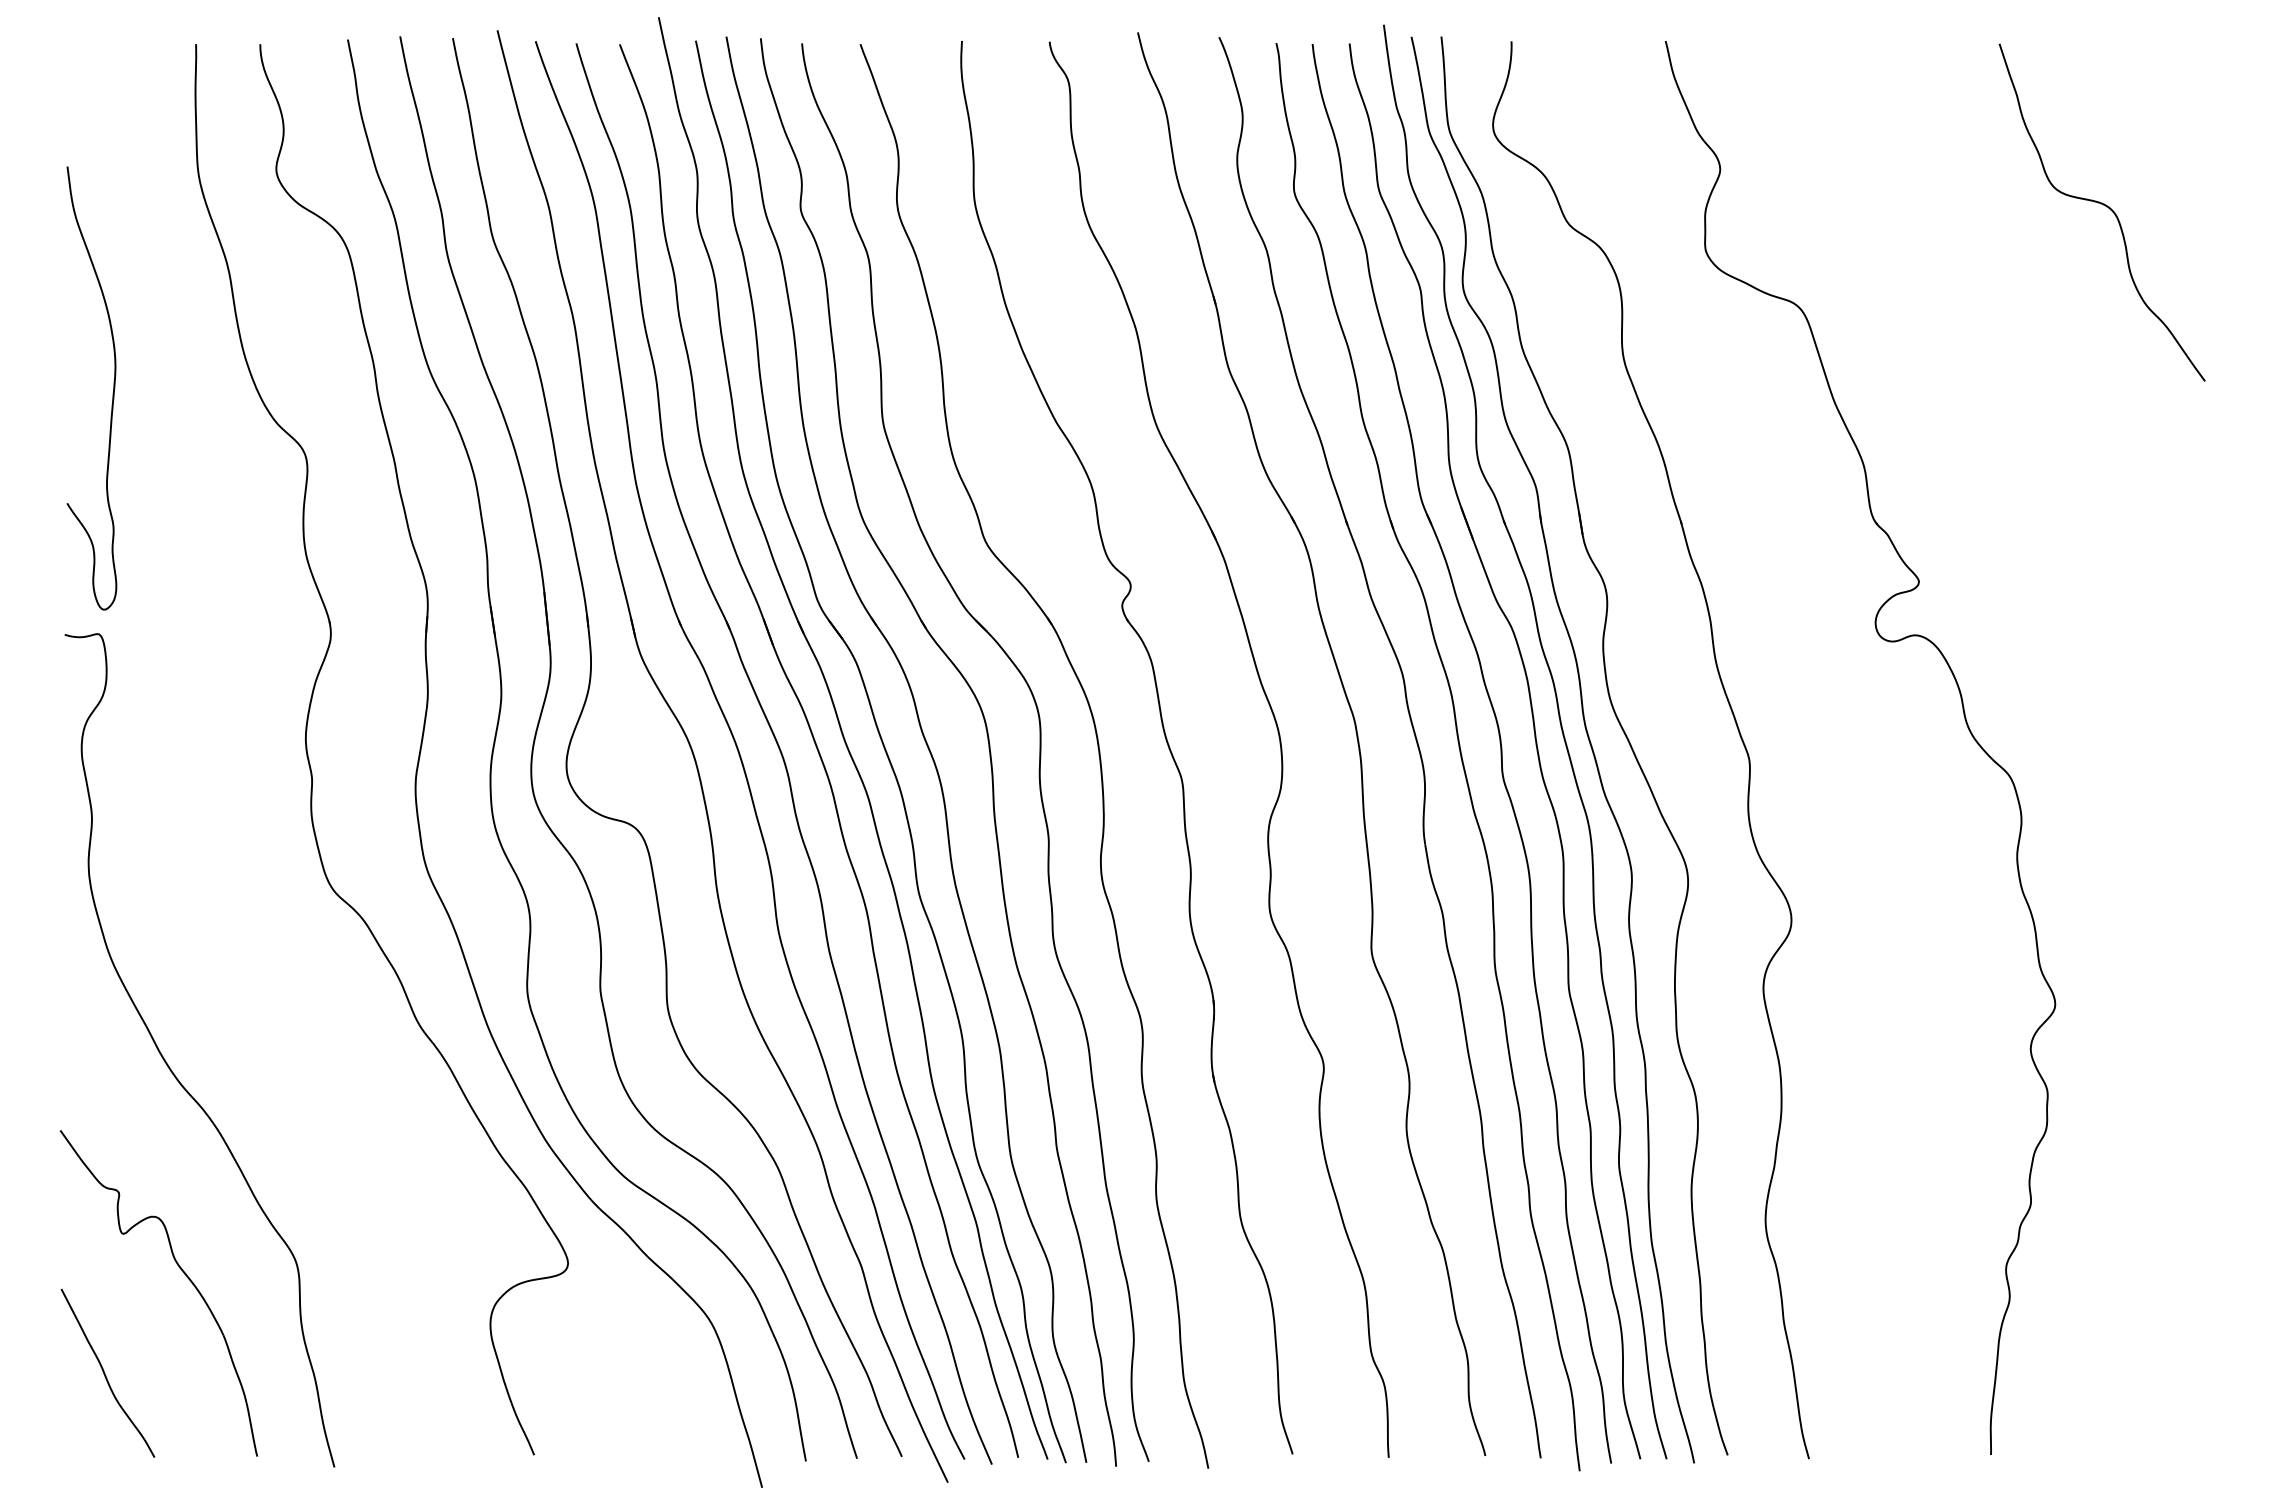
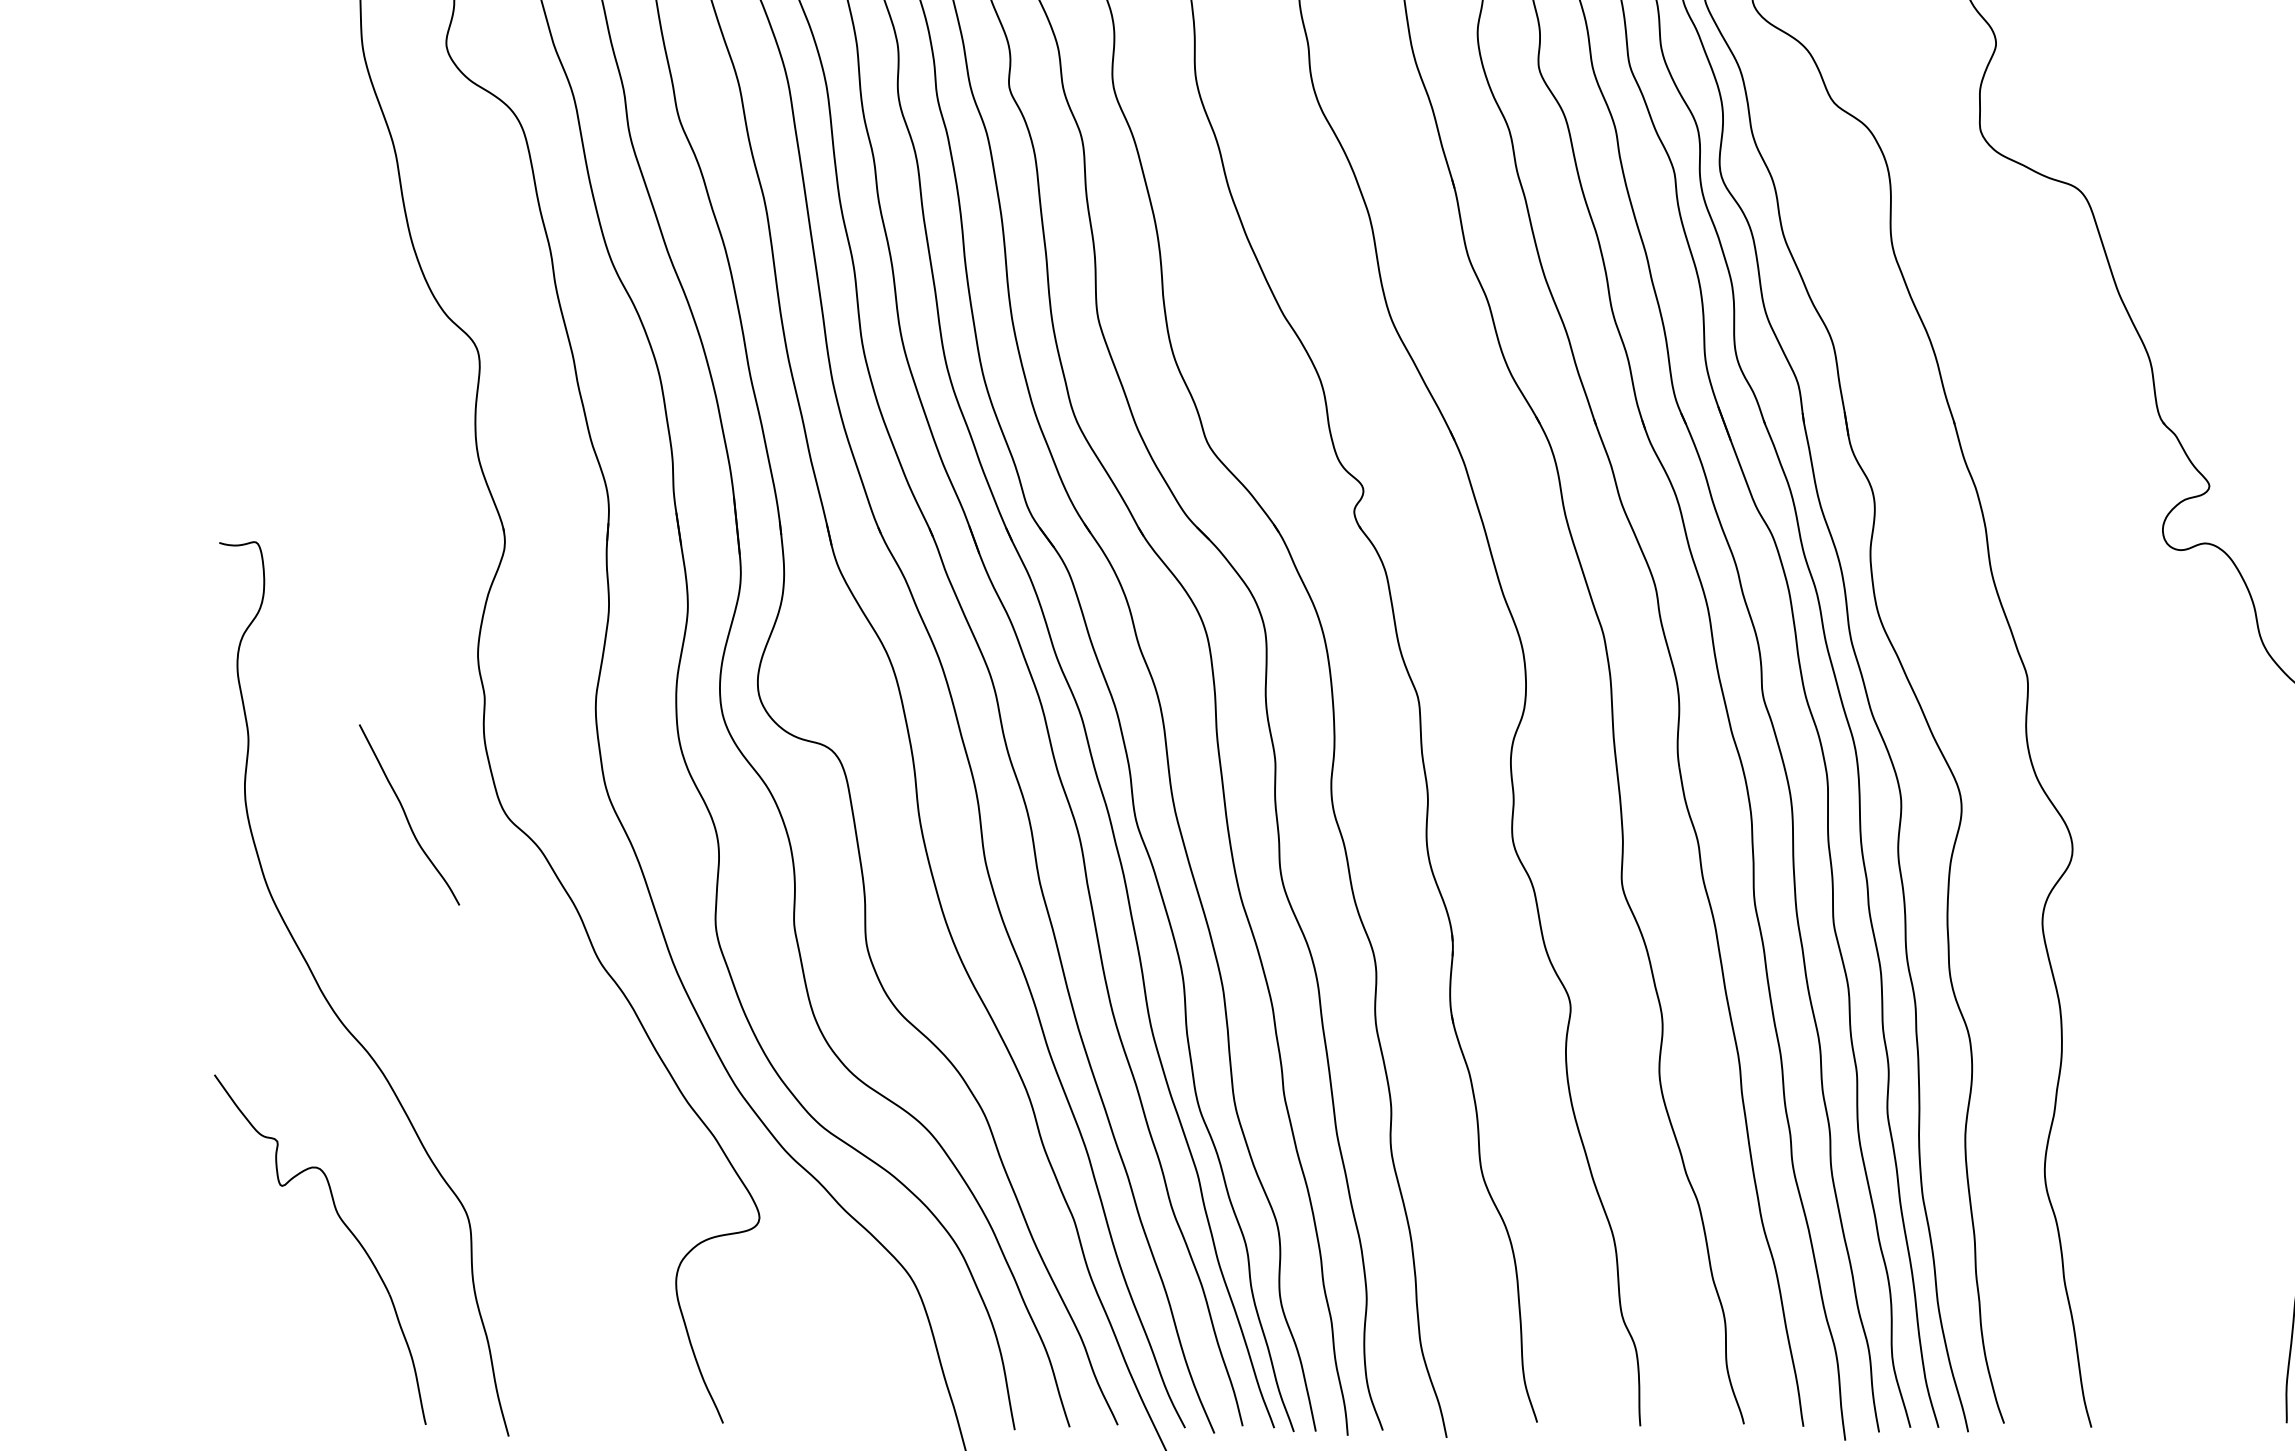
curve: (112, 393) -> (270, 283), removed
curve: (105, 1373) -> (406, 815), moved

